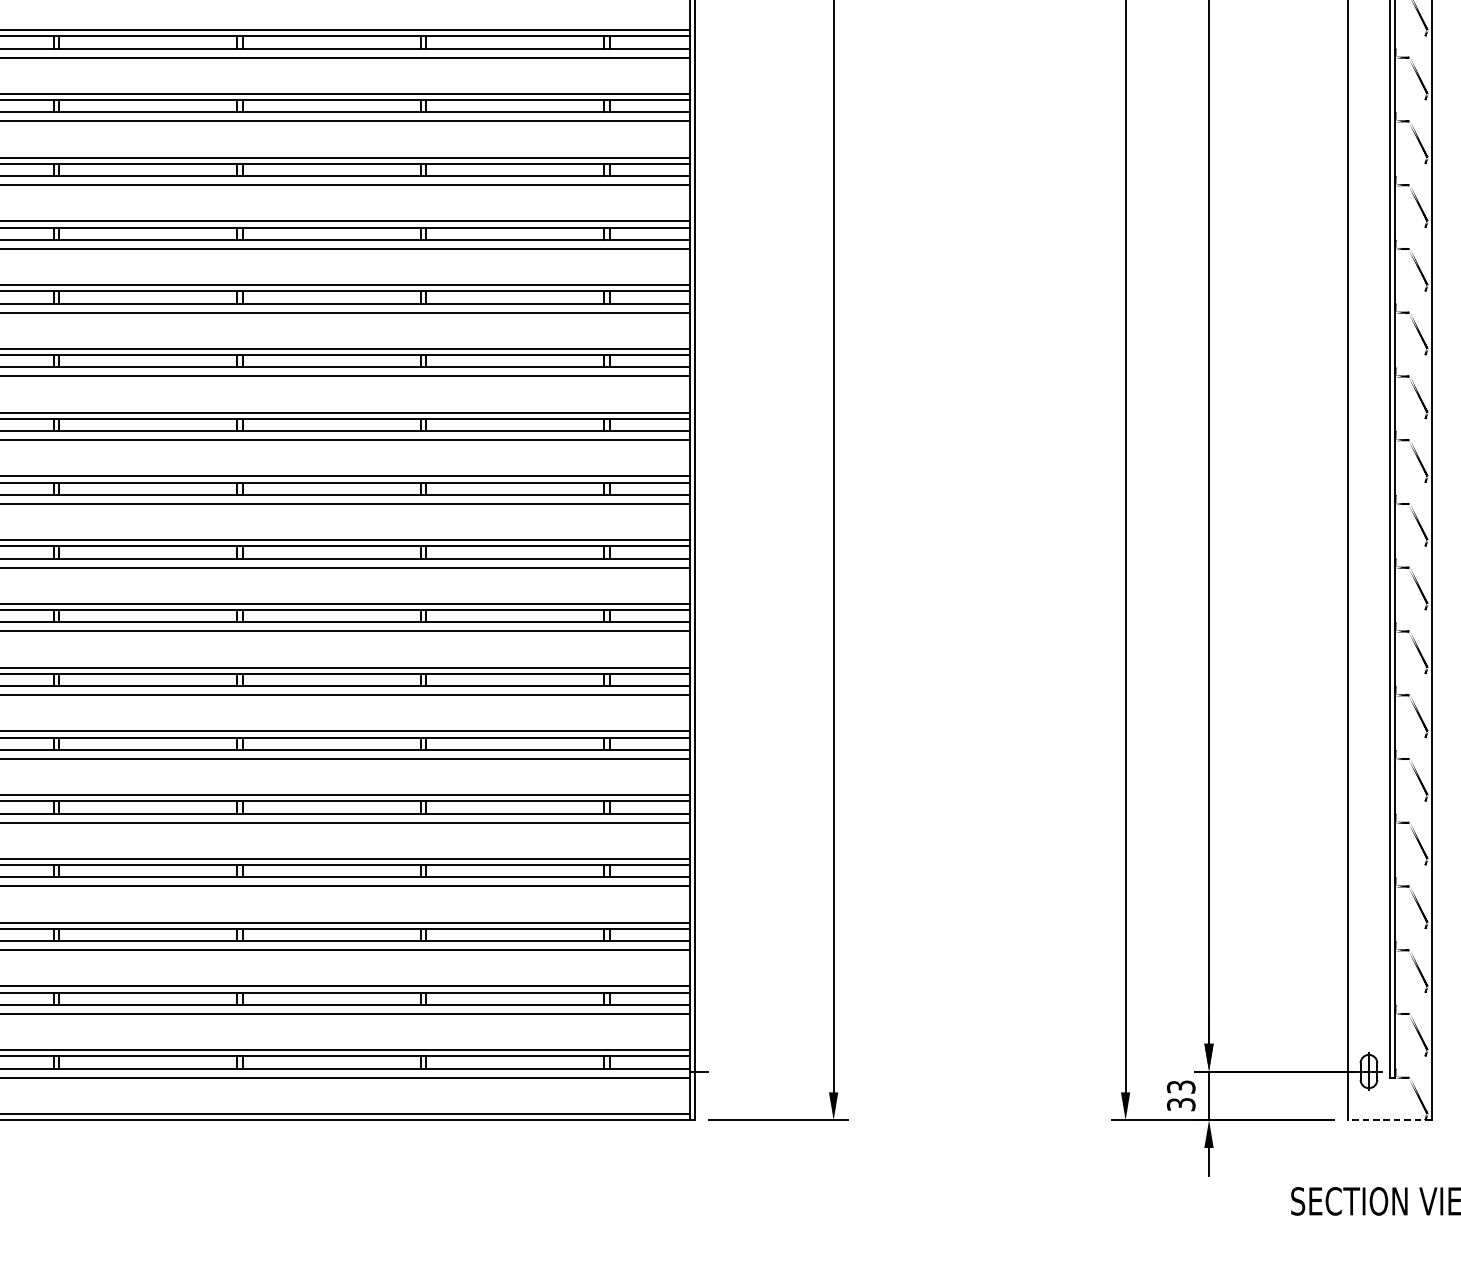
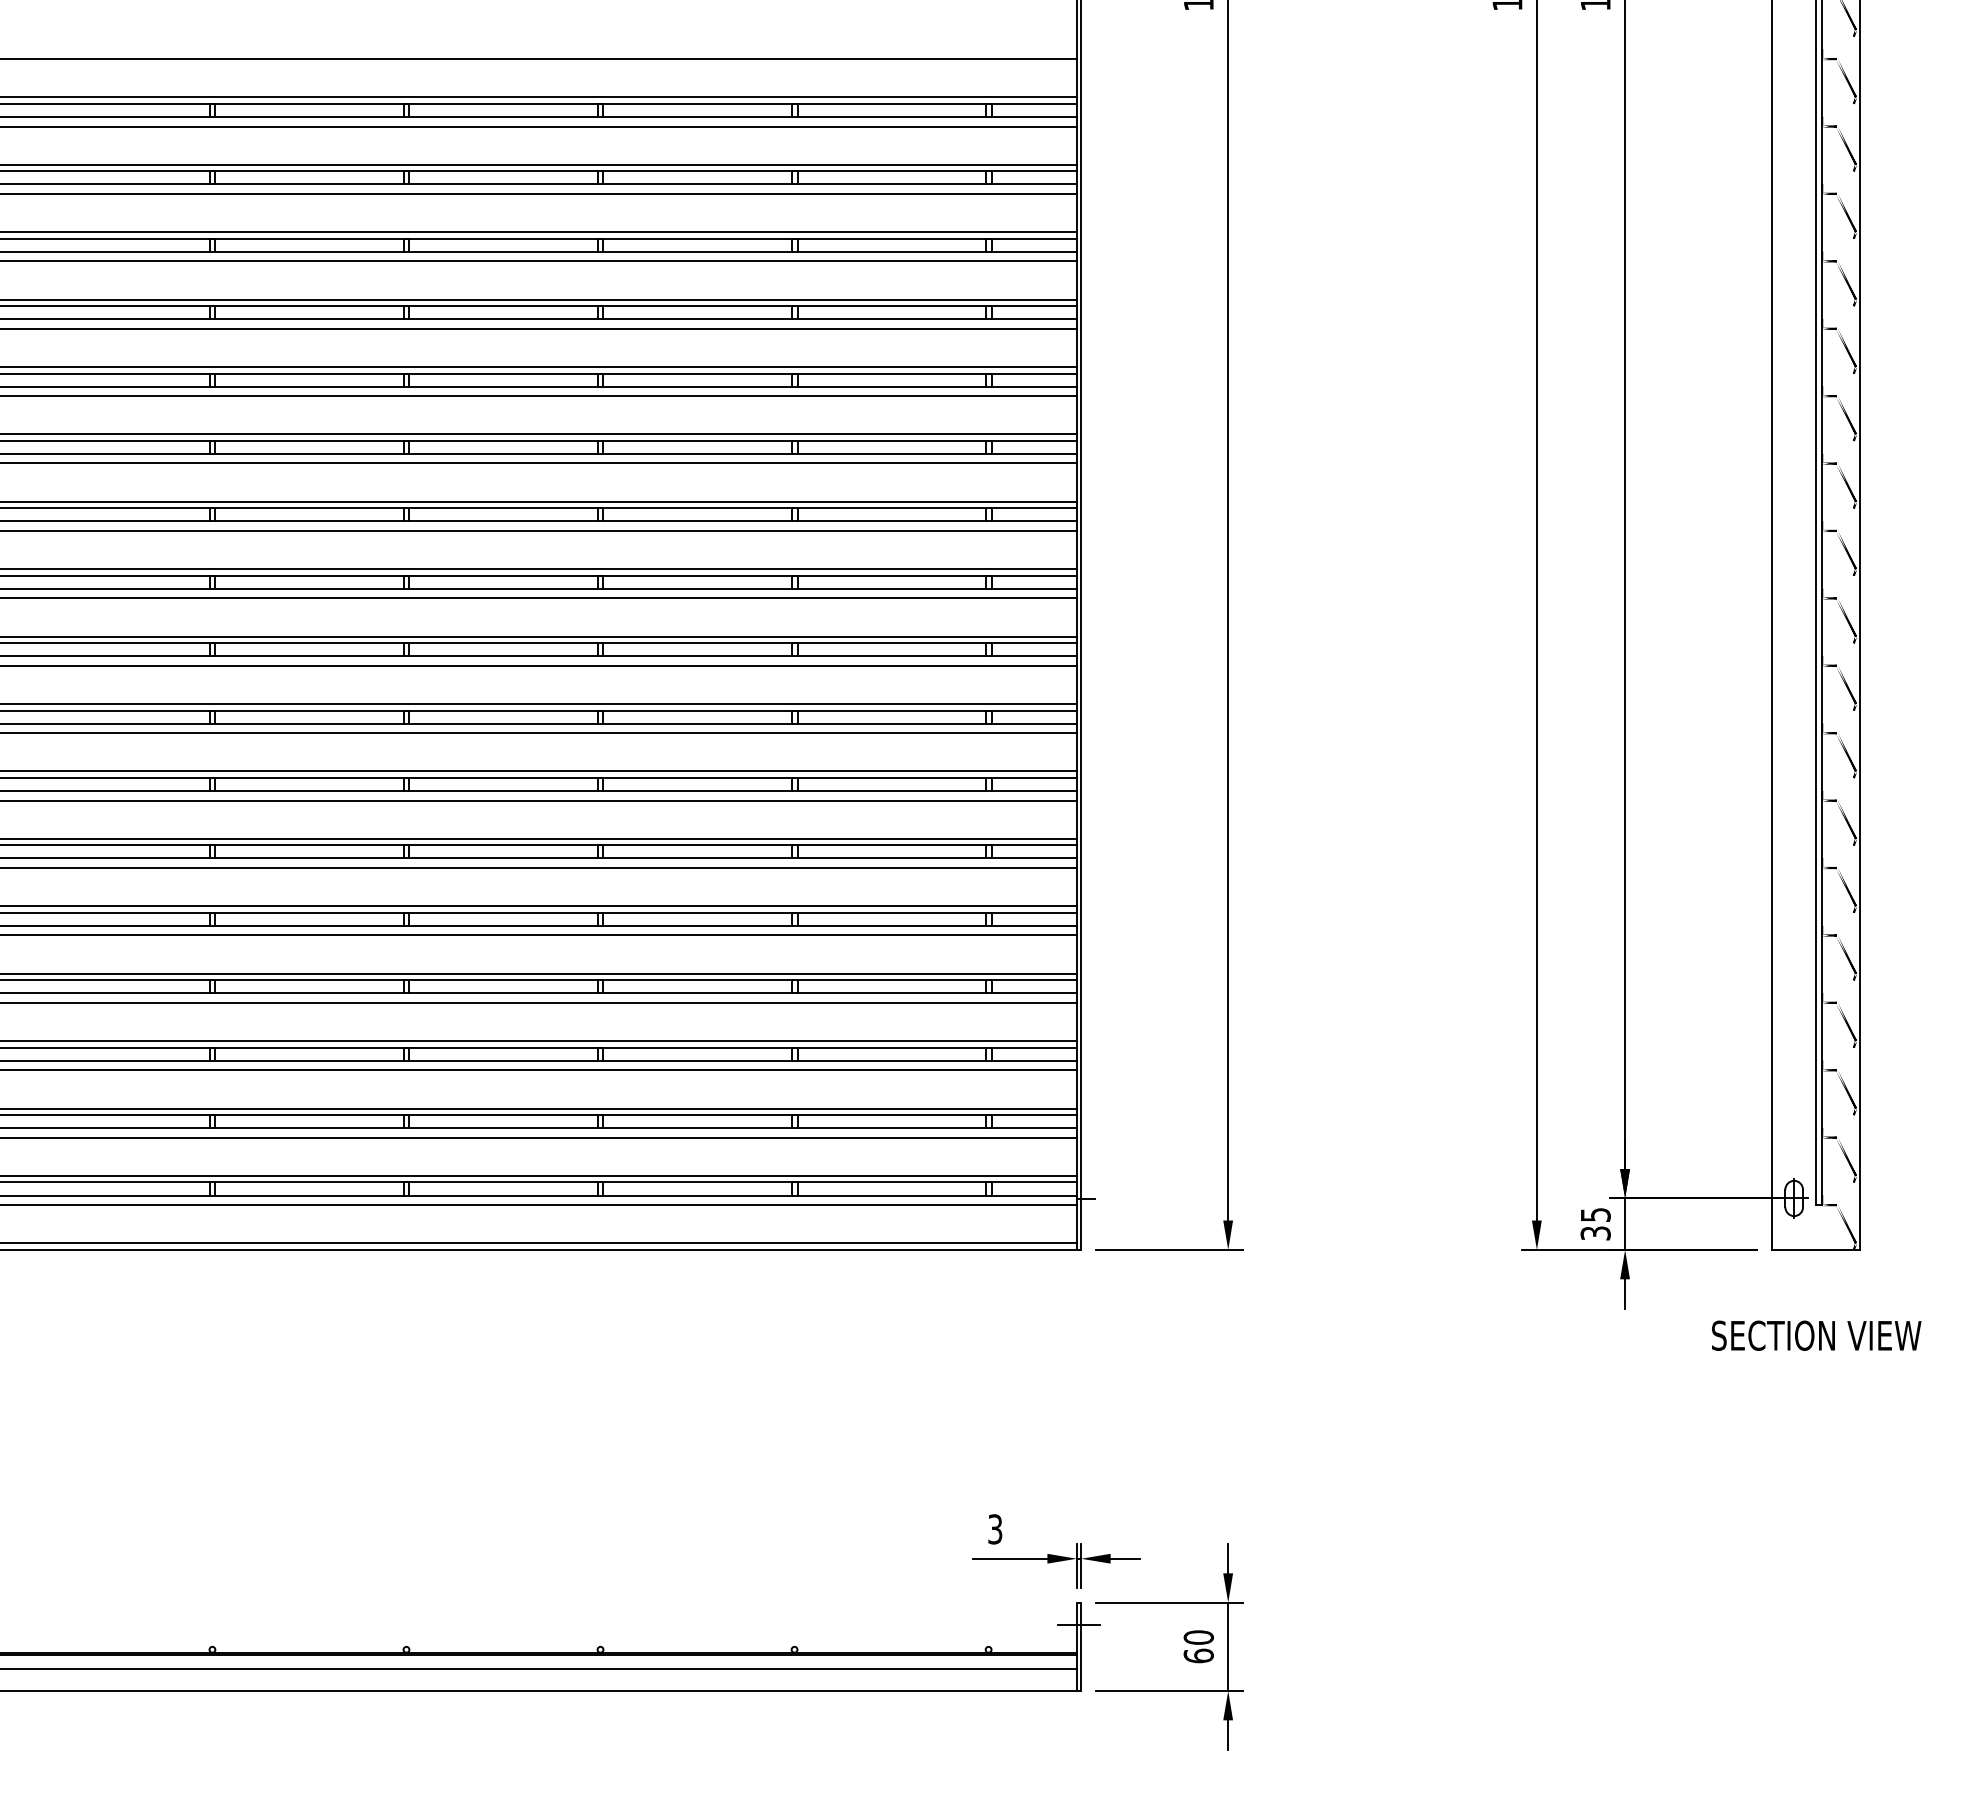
text: (1181, 1086) -> (1595, 1214), 33 -> 35
line: (1389, 1119) -> (1815, 1249), dashed -> solid

